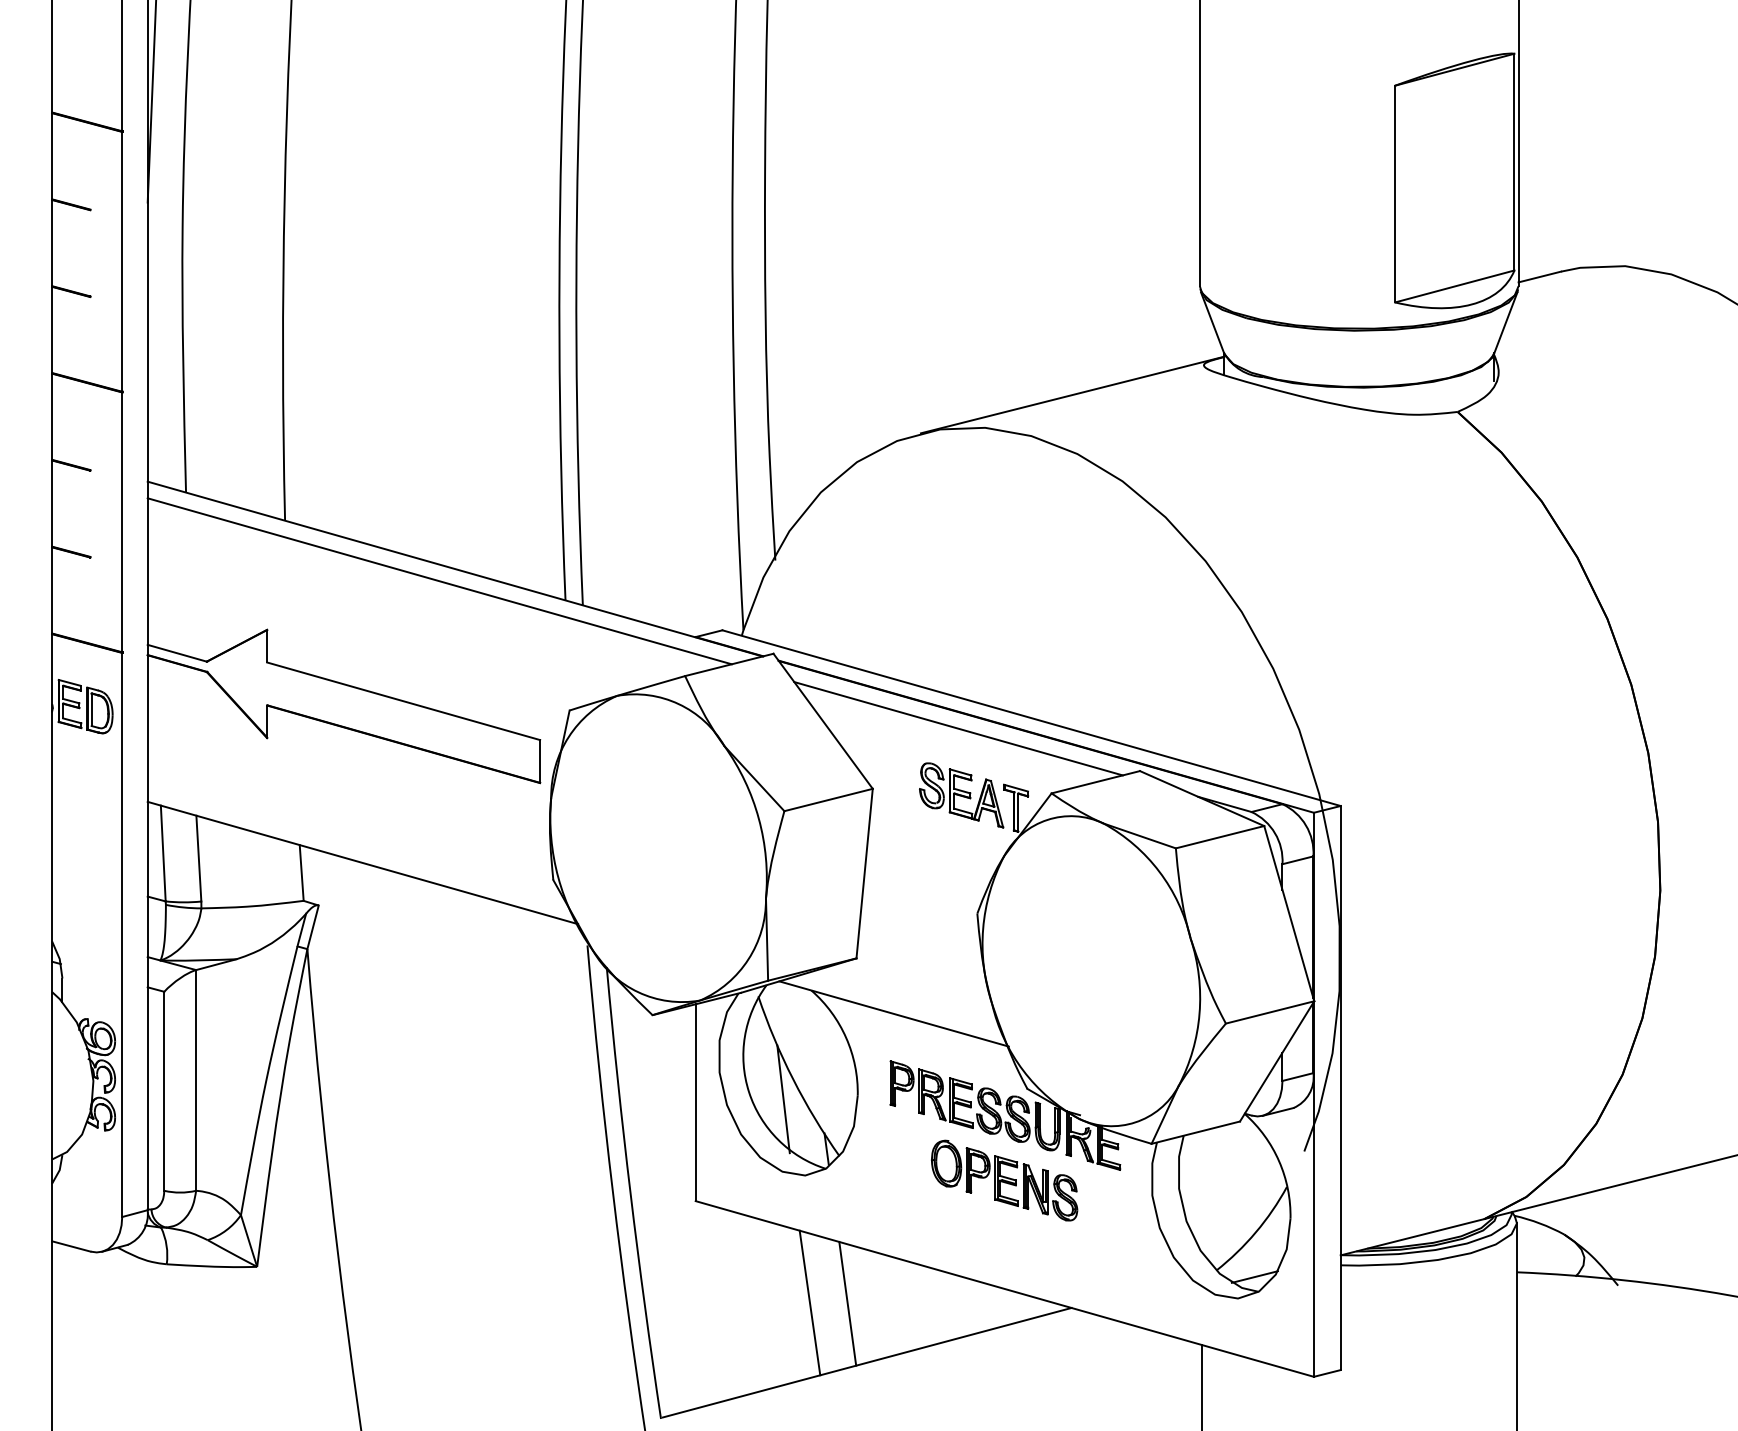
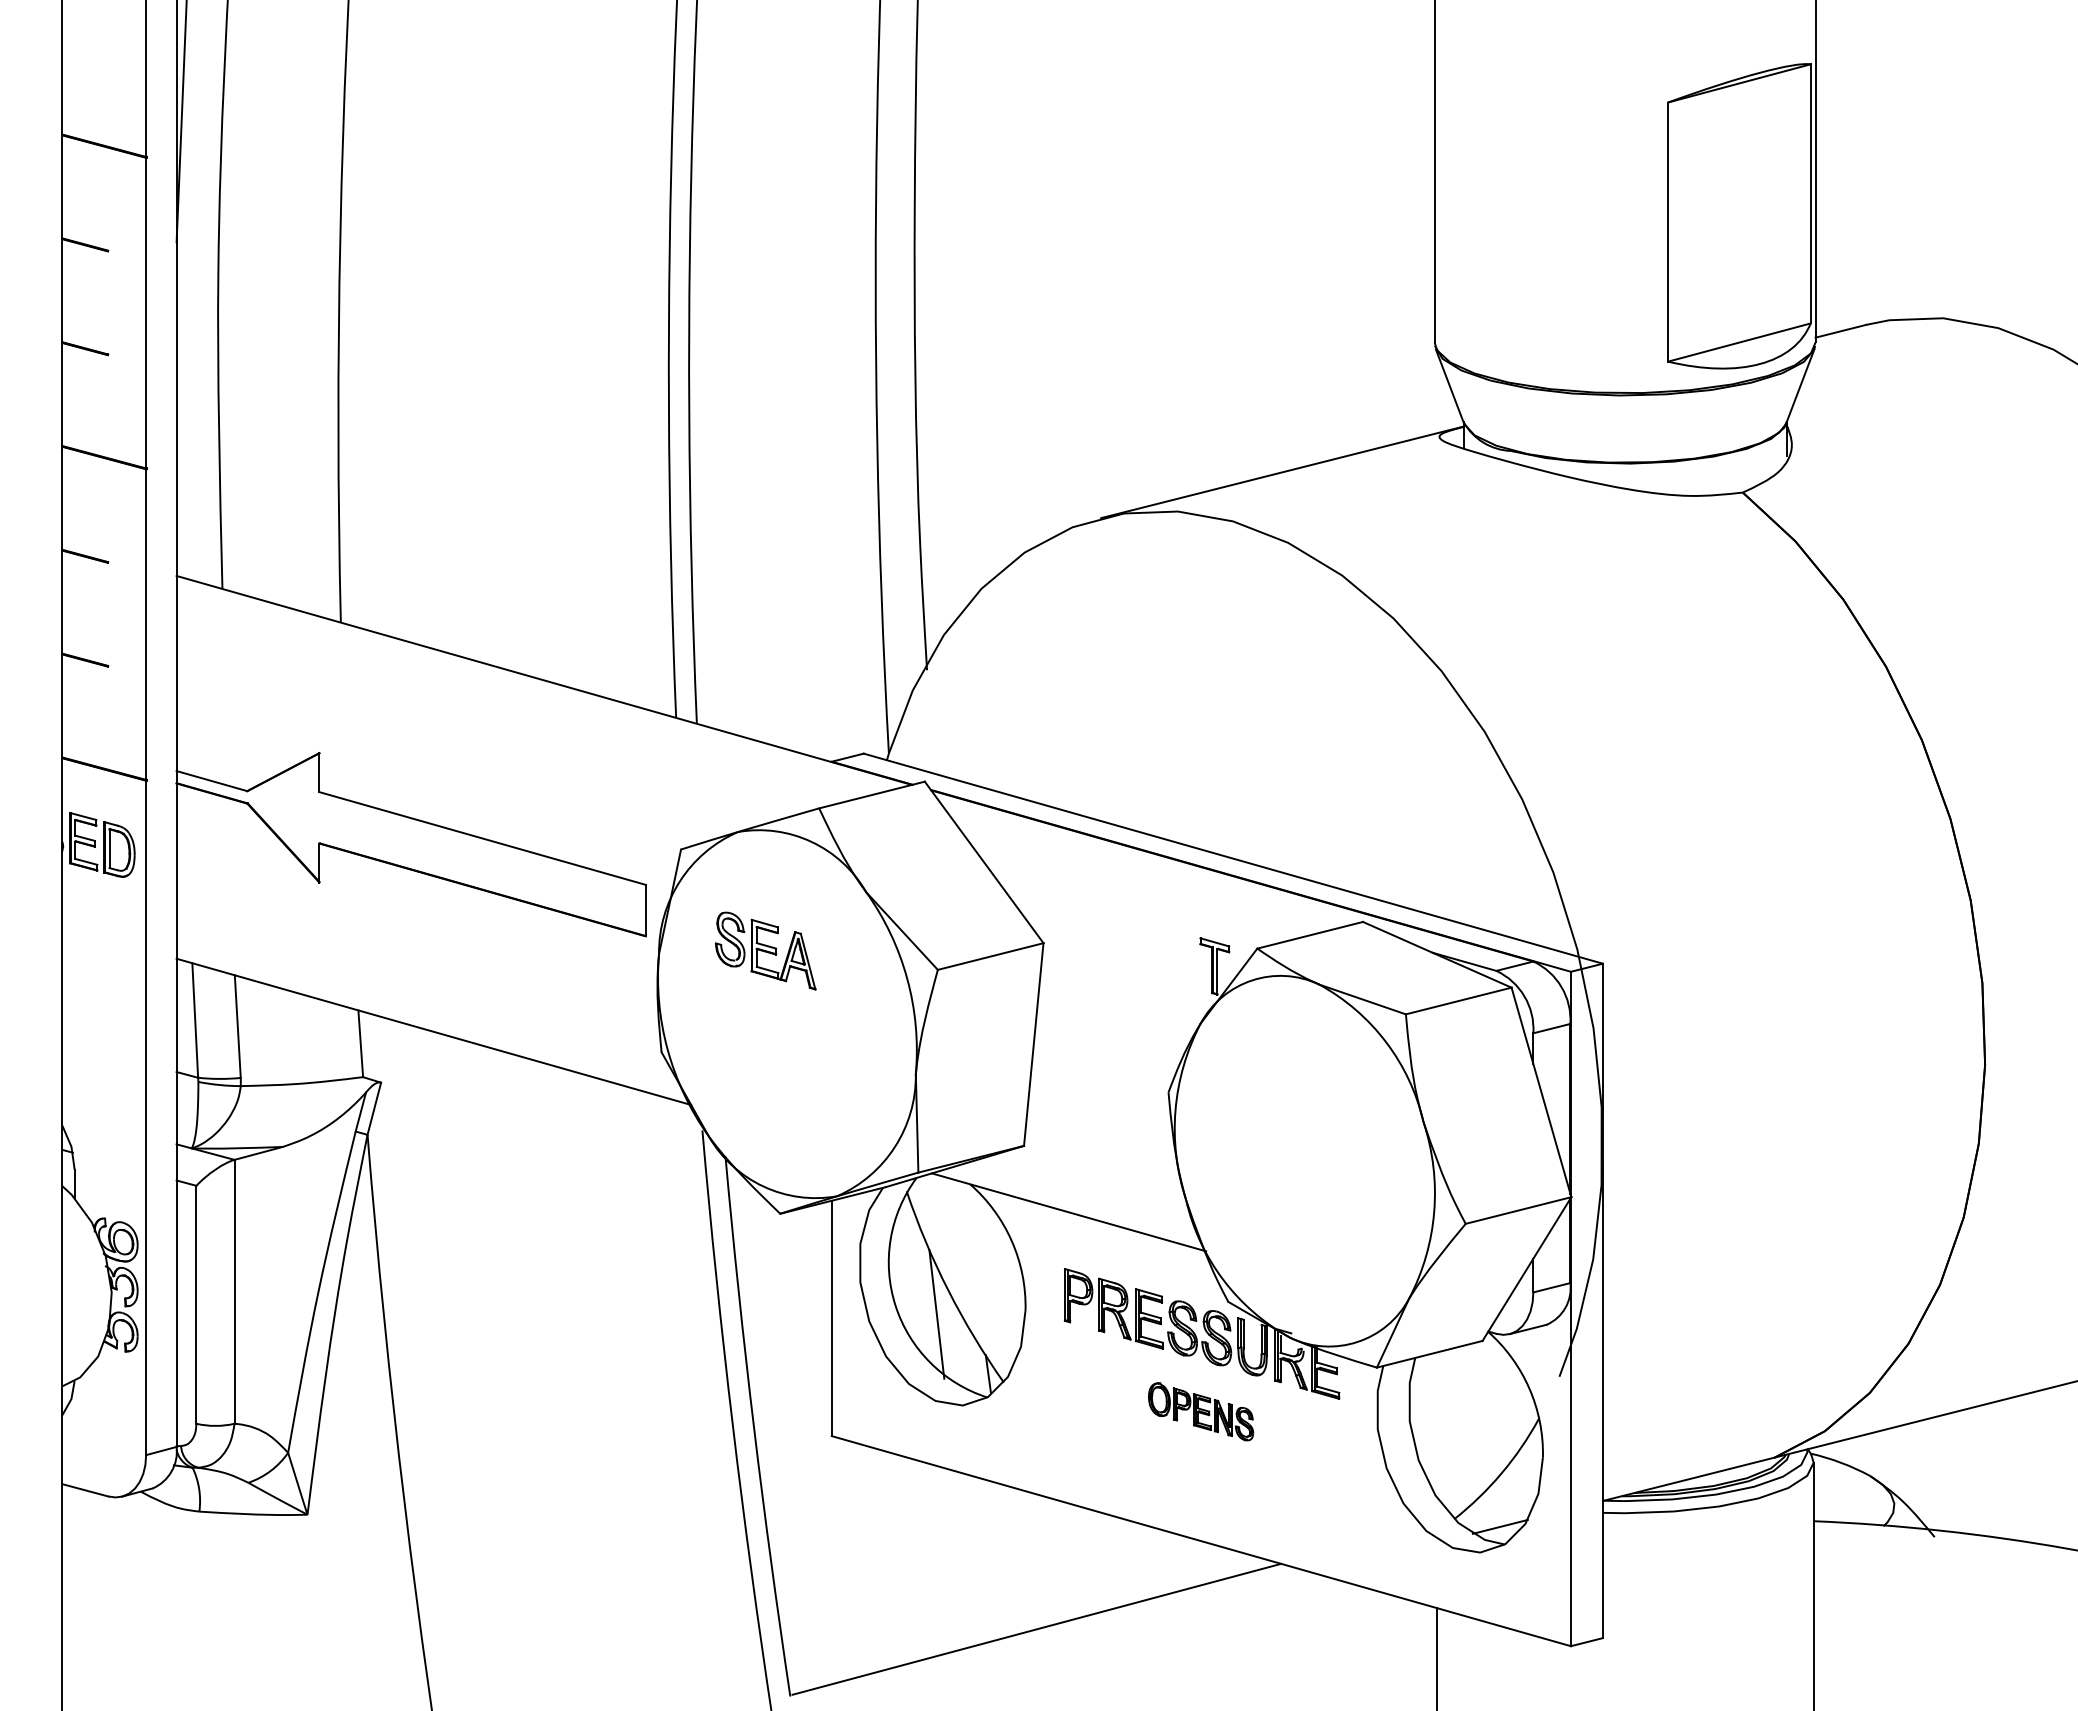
line: (439, 580) -> (525, 694), removed
line: (958, 728) -> (1145, 871), removed
part: (961, 794) -> (765, 950), moved
part: (1004, 1180) -> (1200, 1411), size x0.6
line: (810, 1302) -> (968, 1557), removed
line: (847, 1303) -> (1013, 1558), removed

